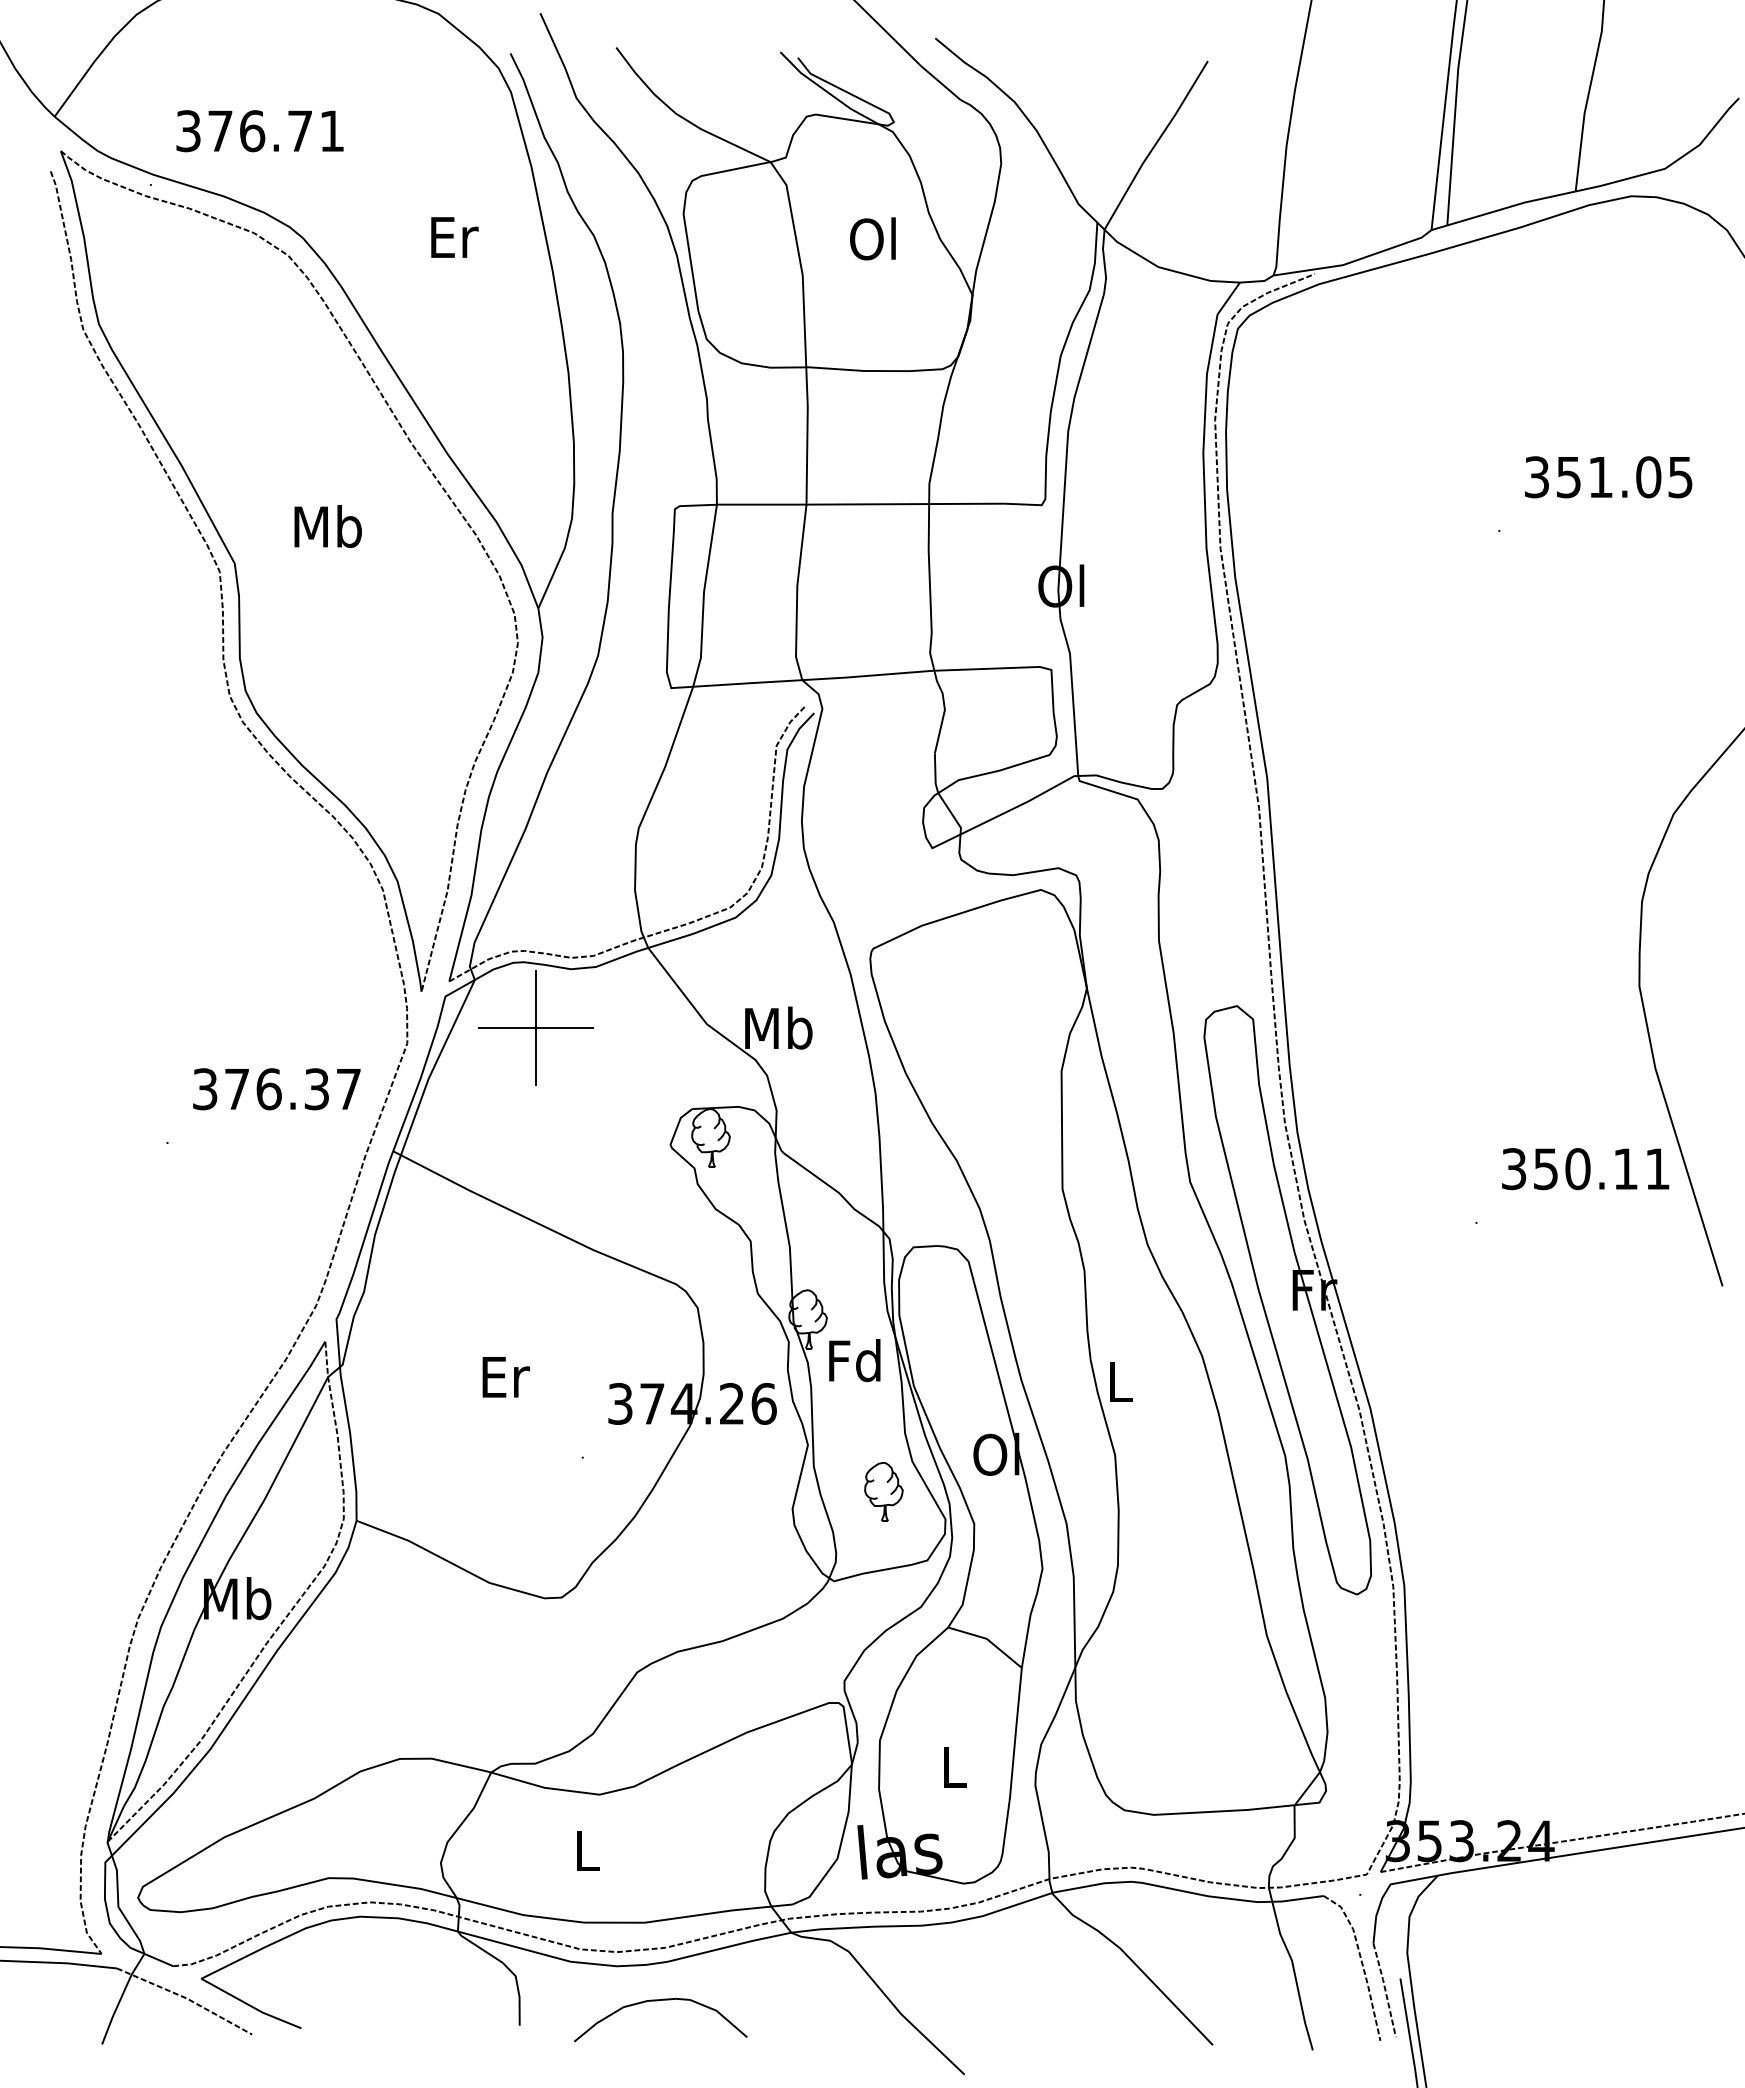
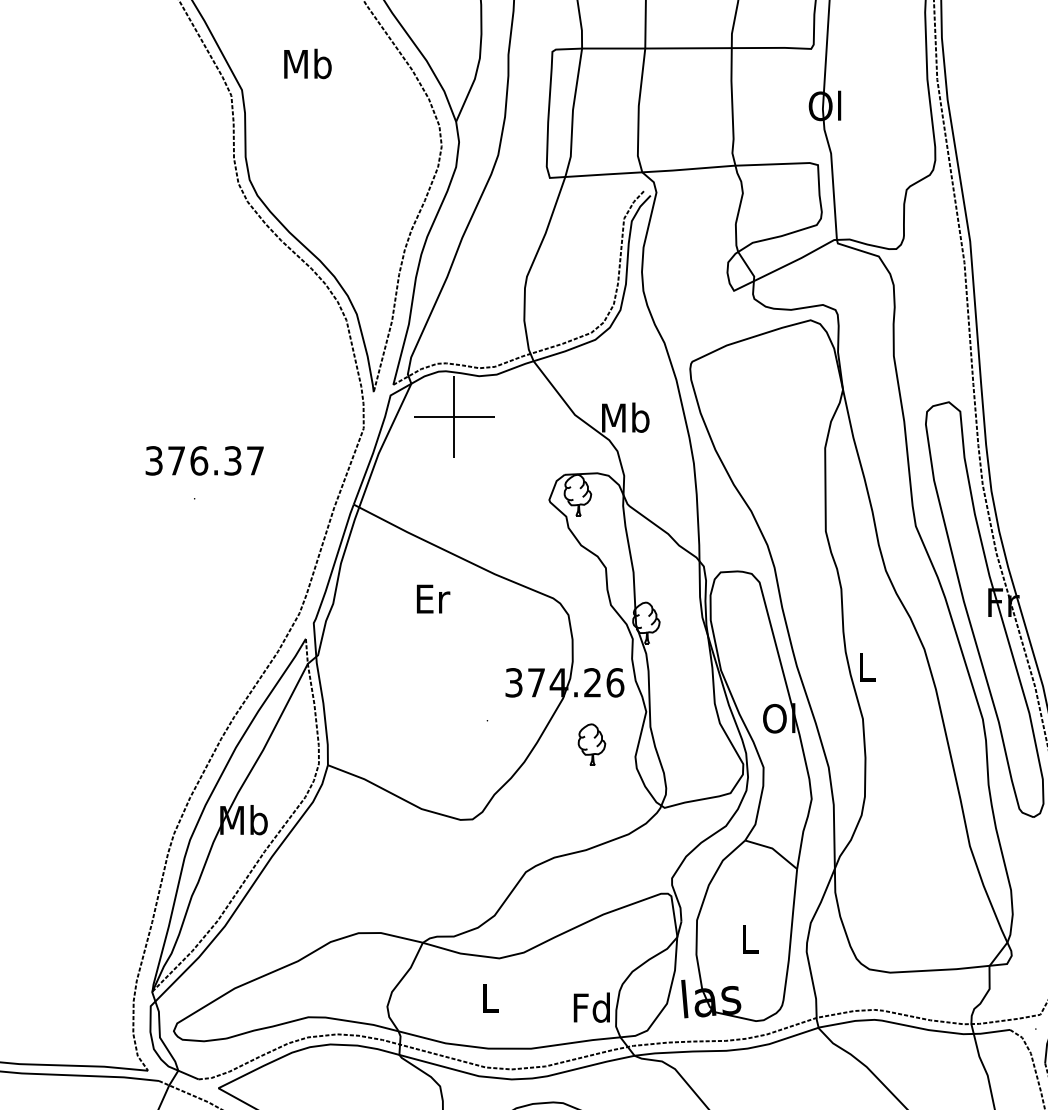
text: (276, 1089) -> (204, 461), moved
text: (854, 1360) -> (591, 1007), moved
text: (505, 1377) -> (432, 599), moved
part: (883, 1491) -> (591, 744), moved

